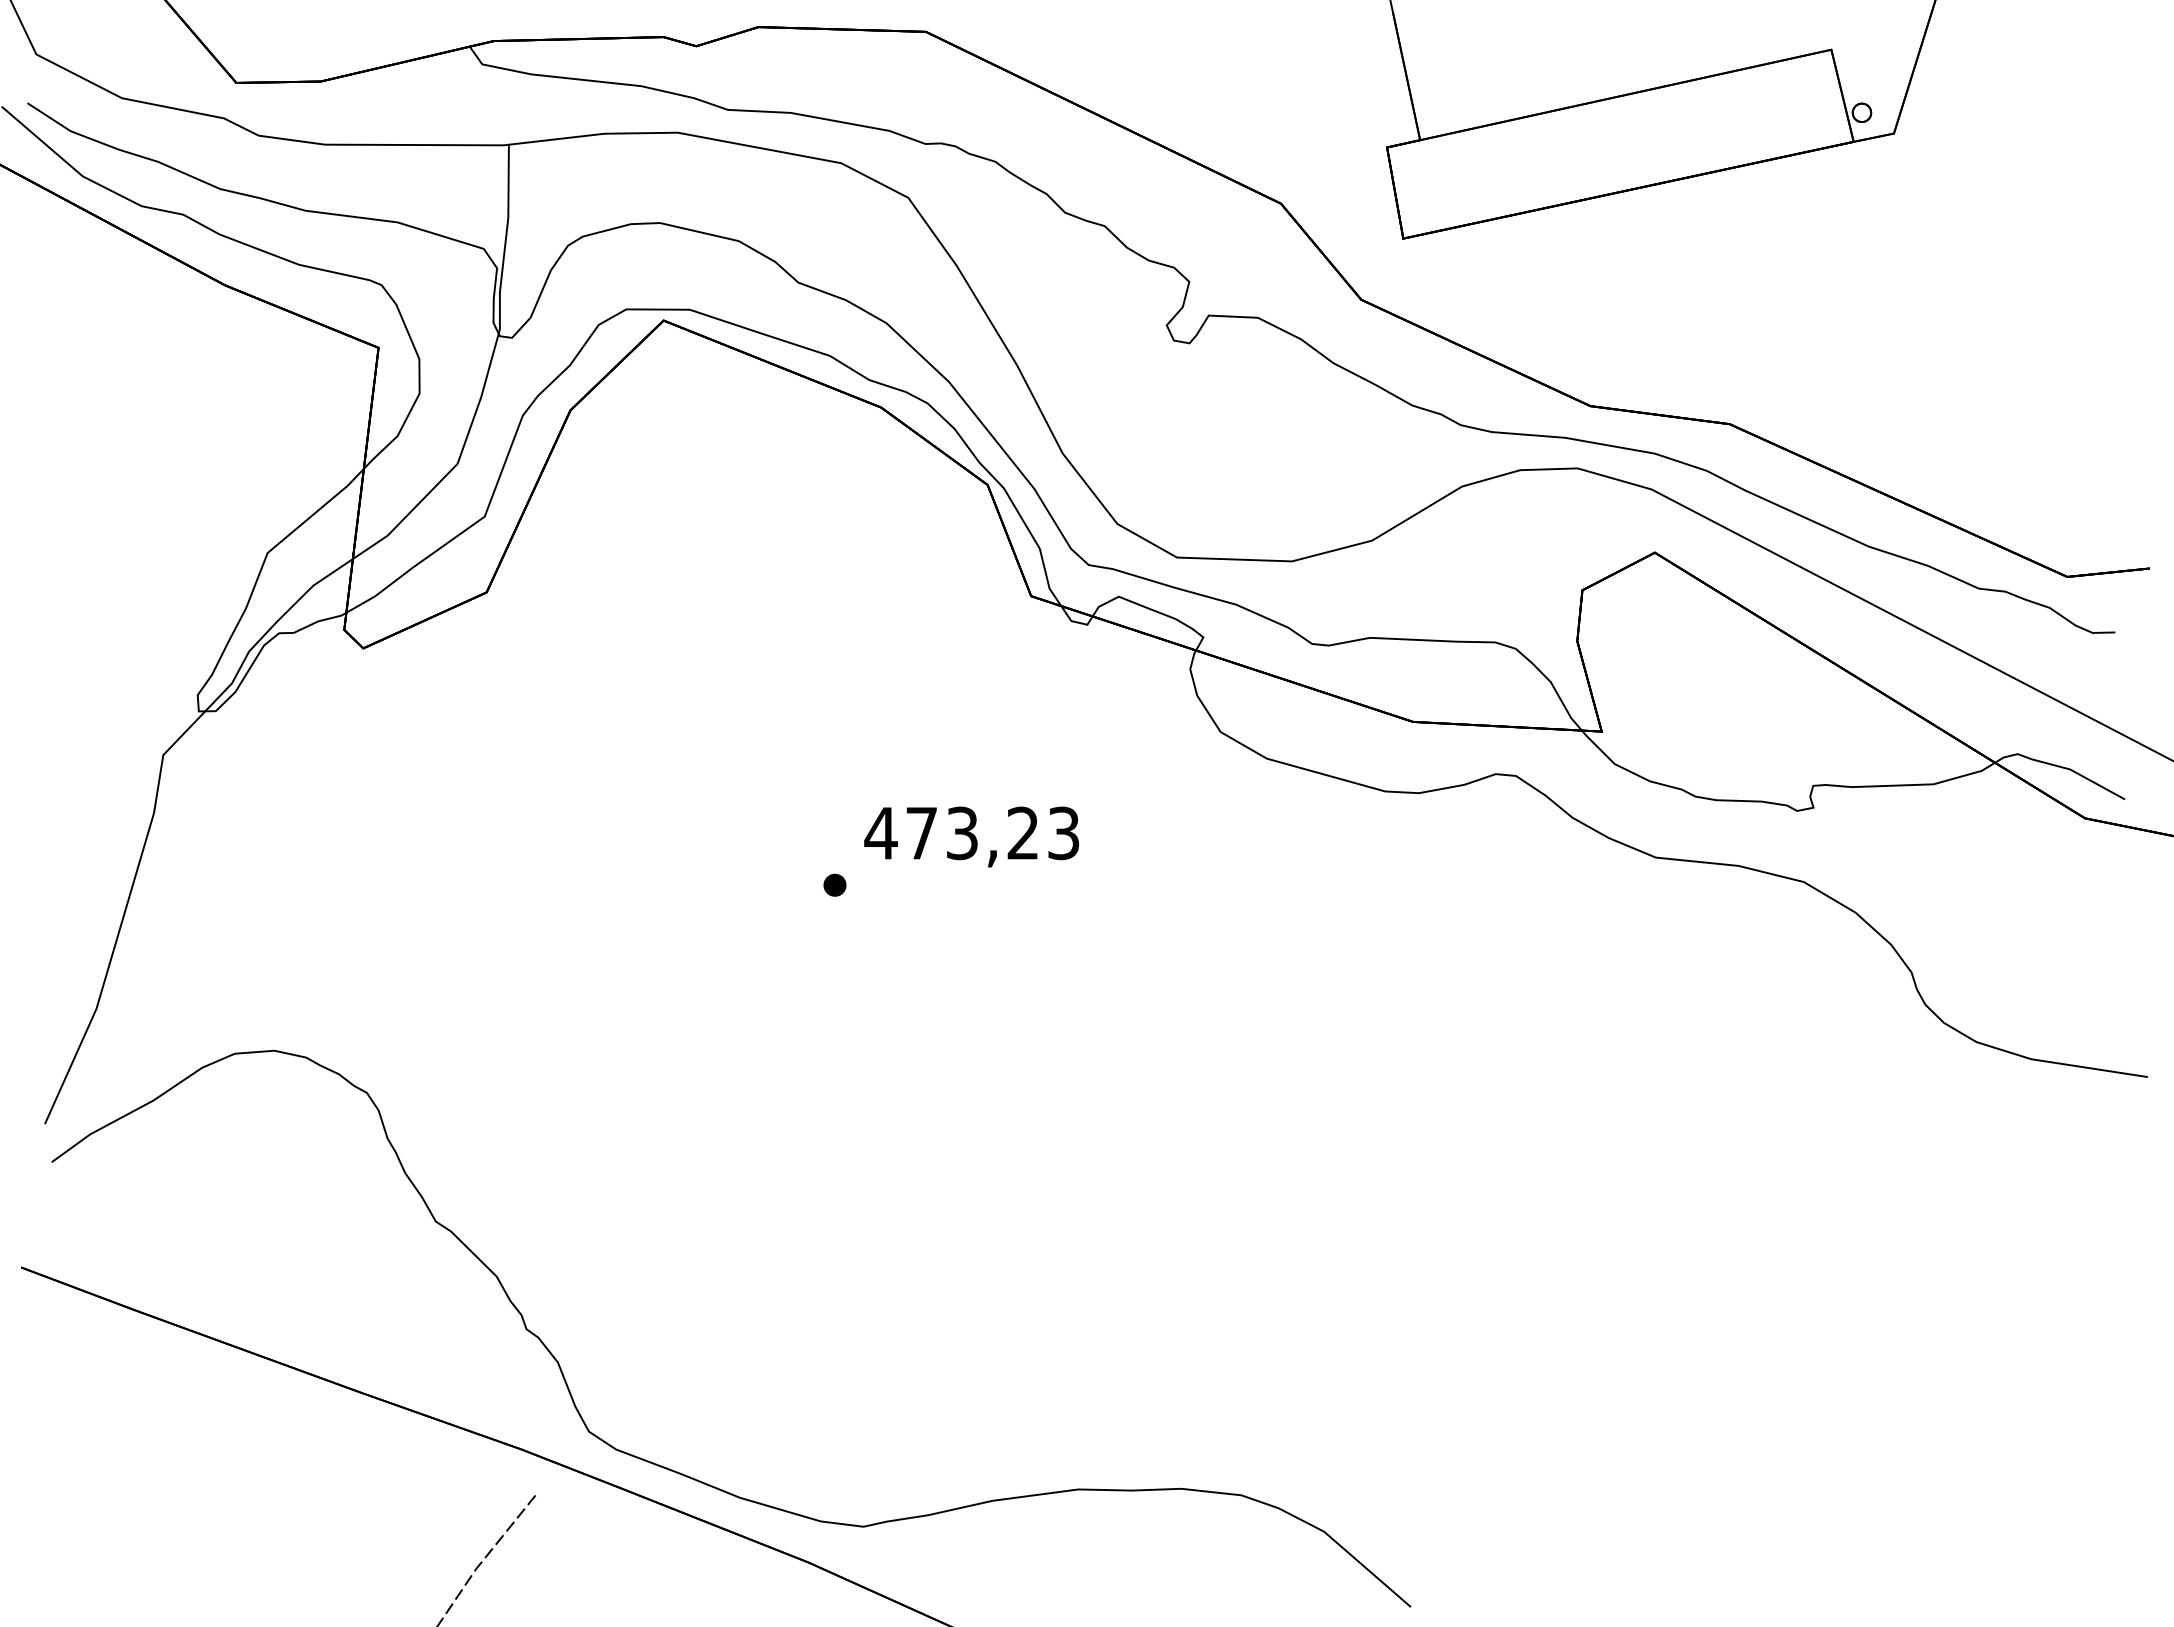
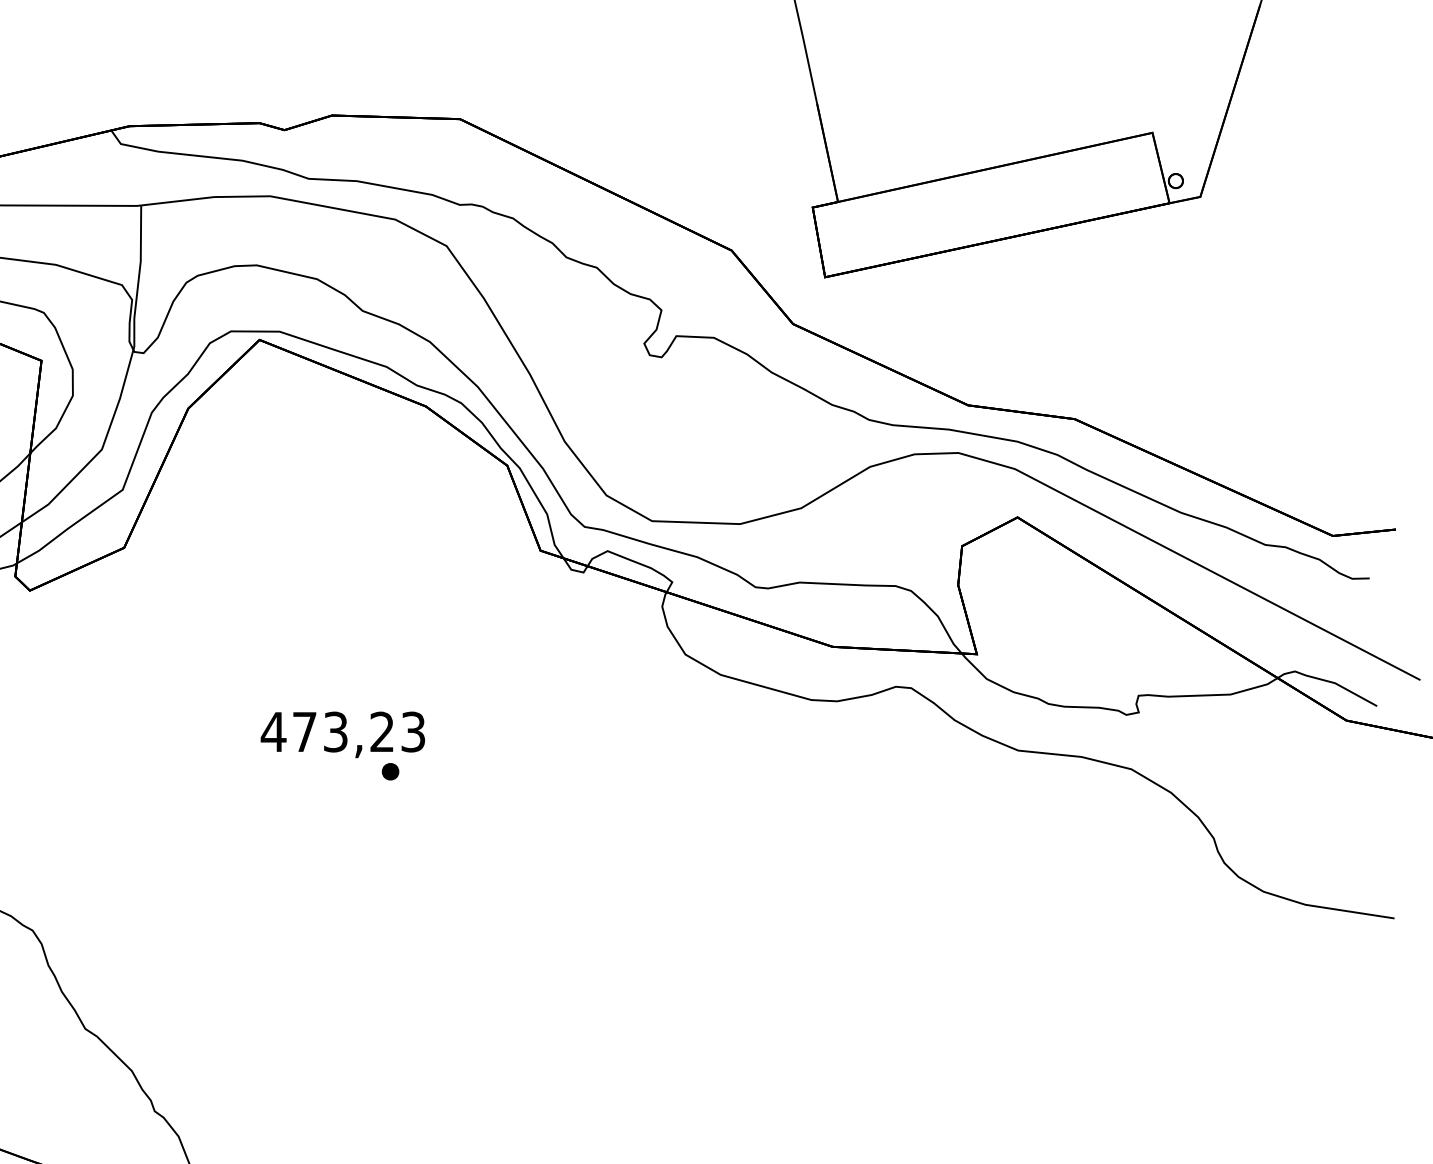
text: (971, 836) -> (342, 734), moved

